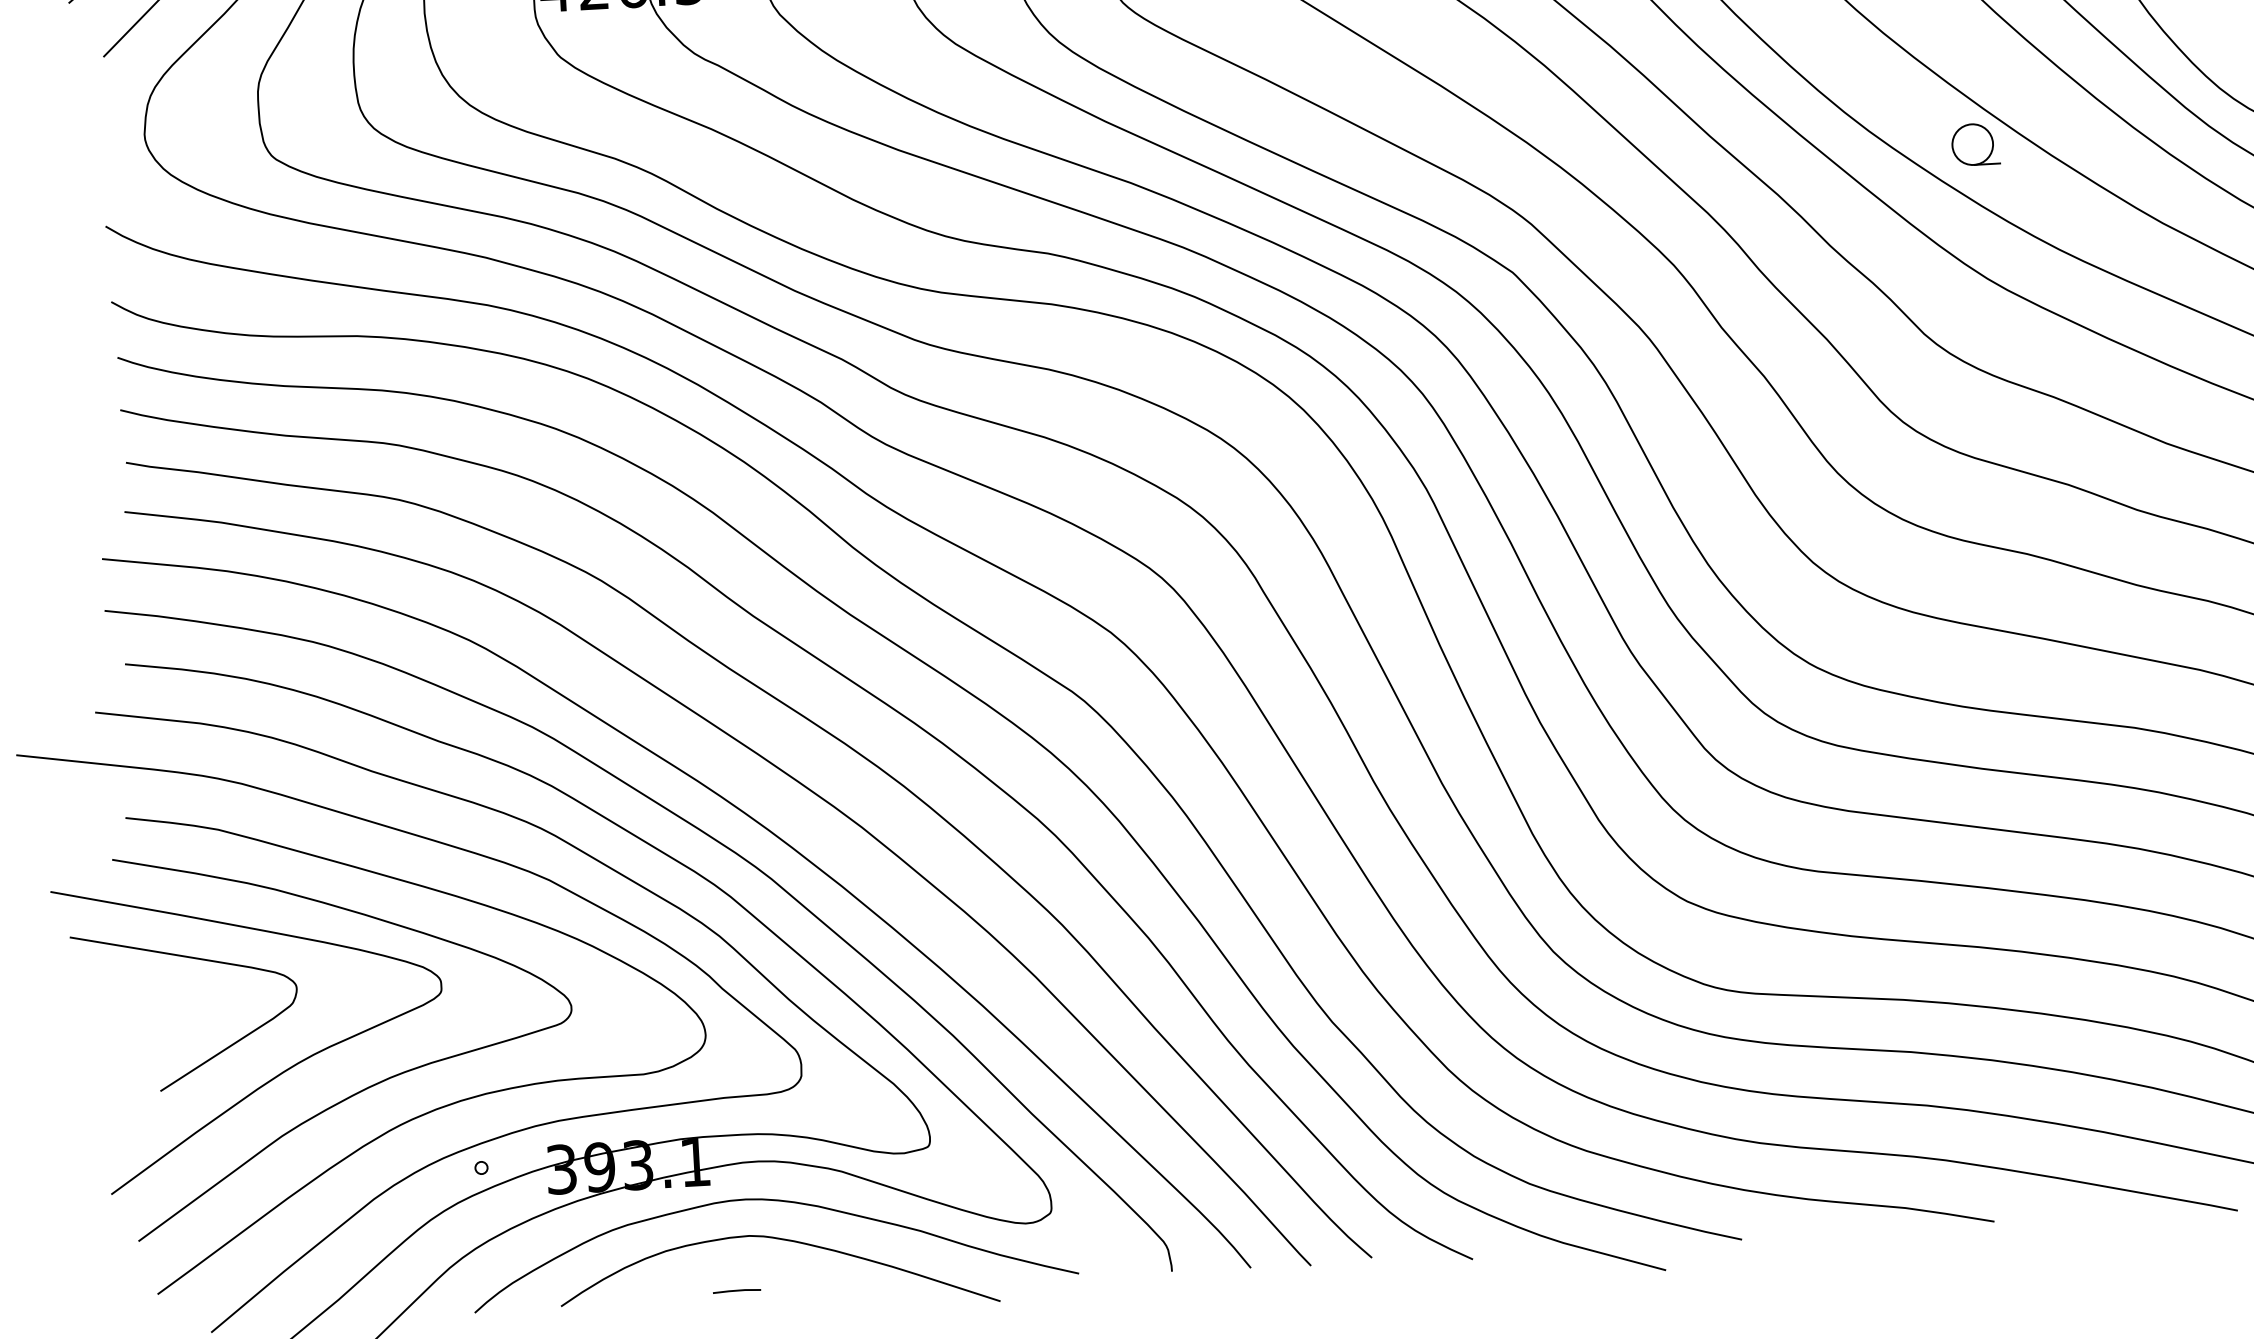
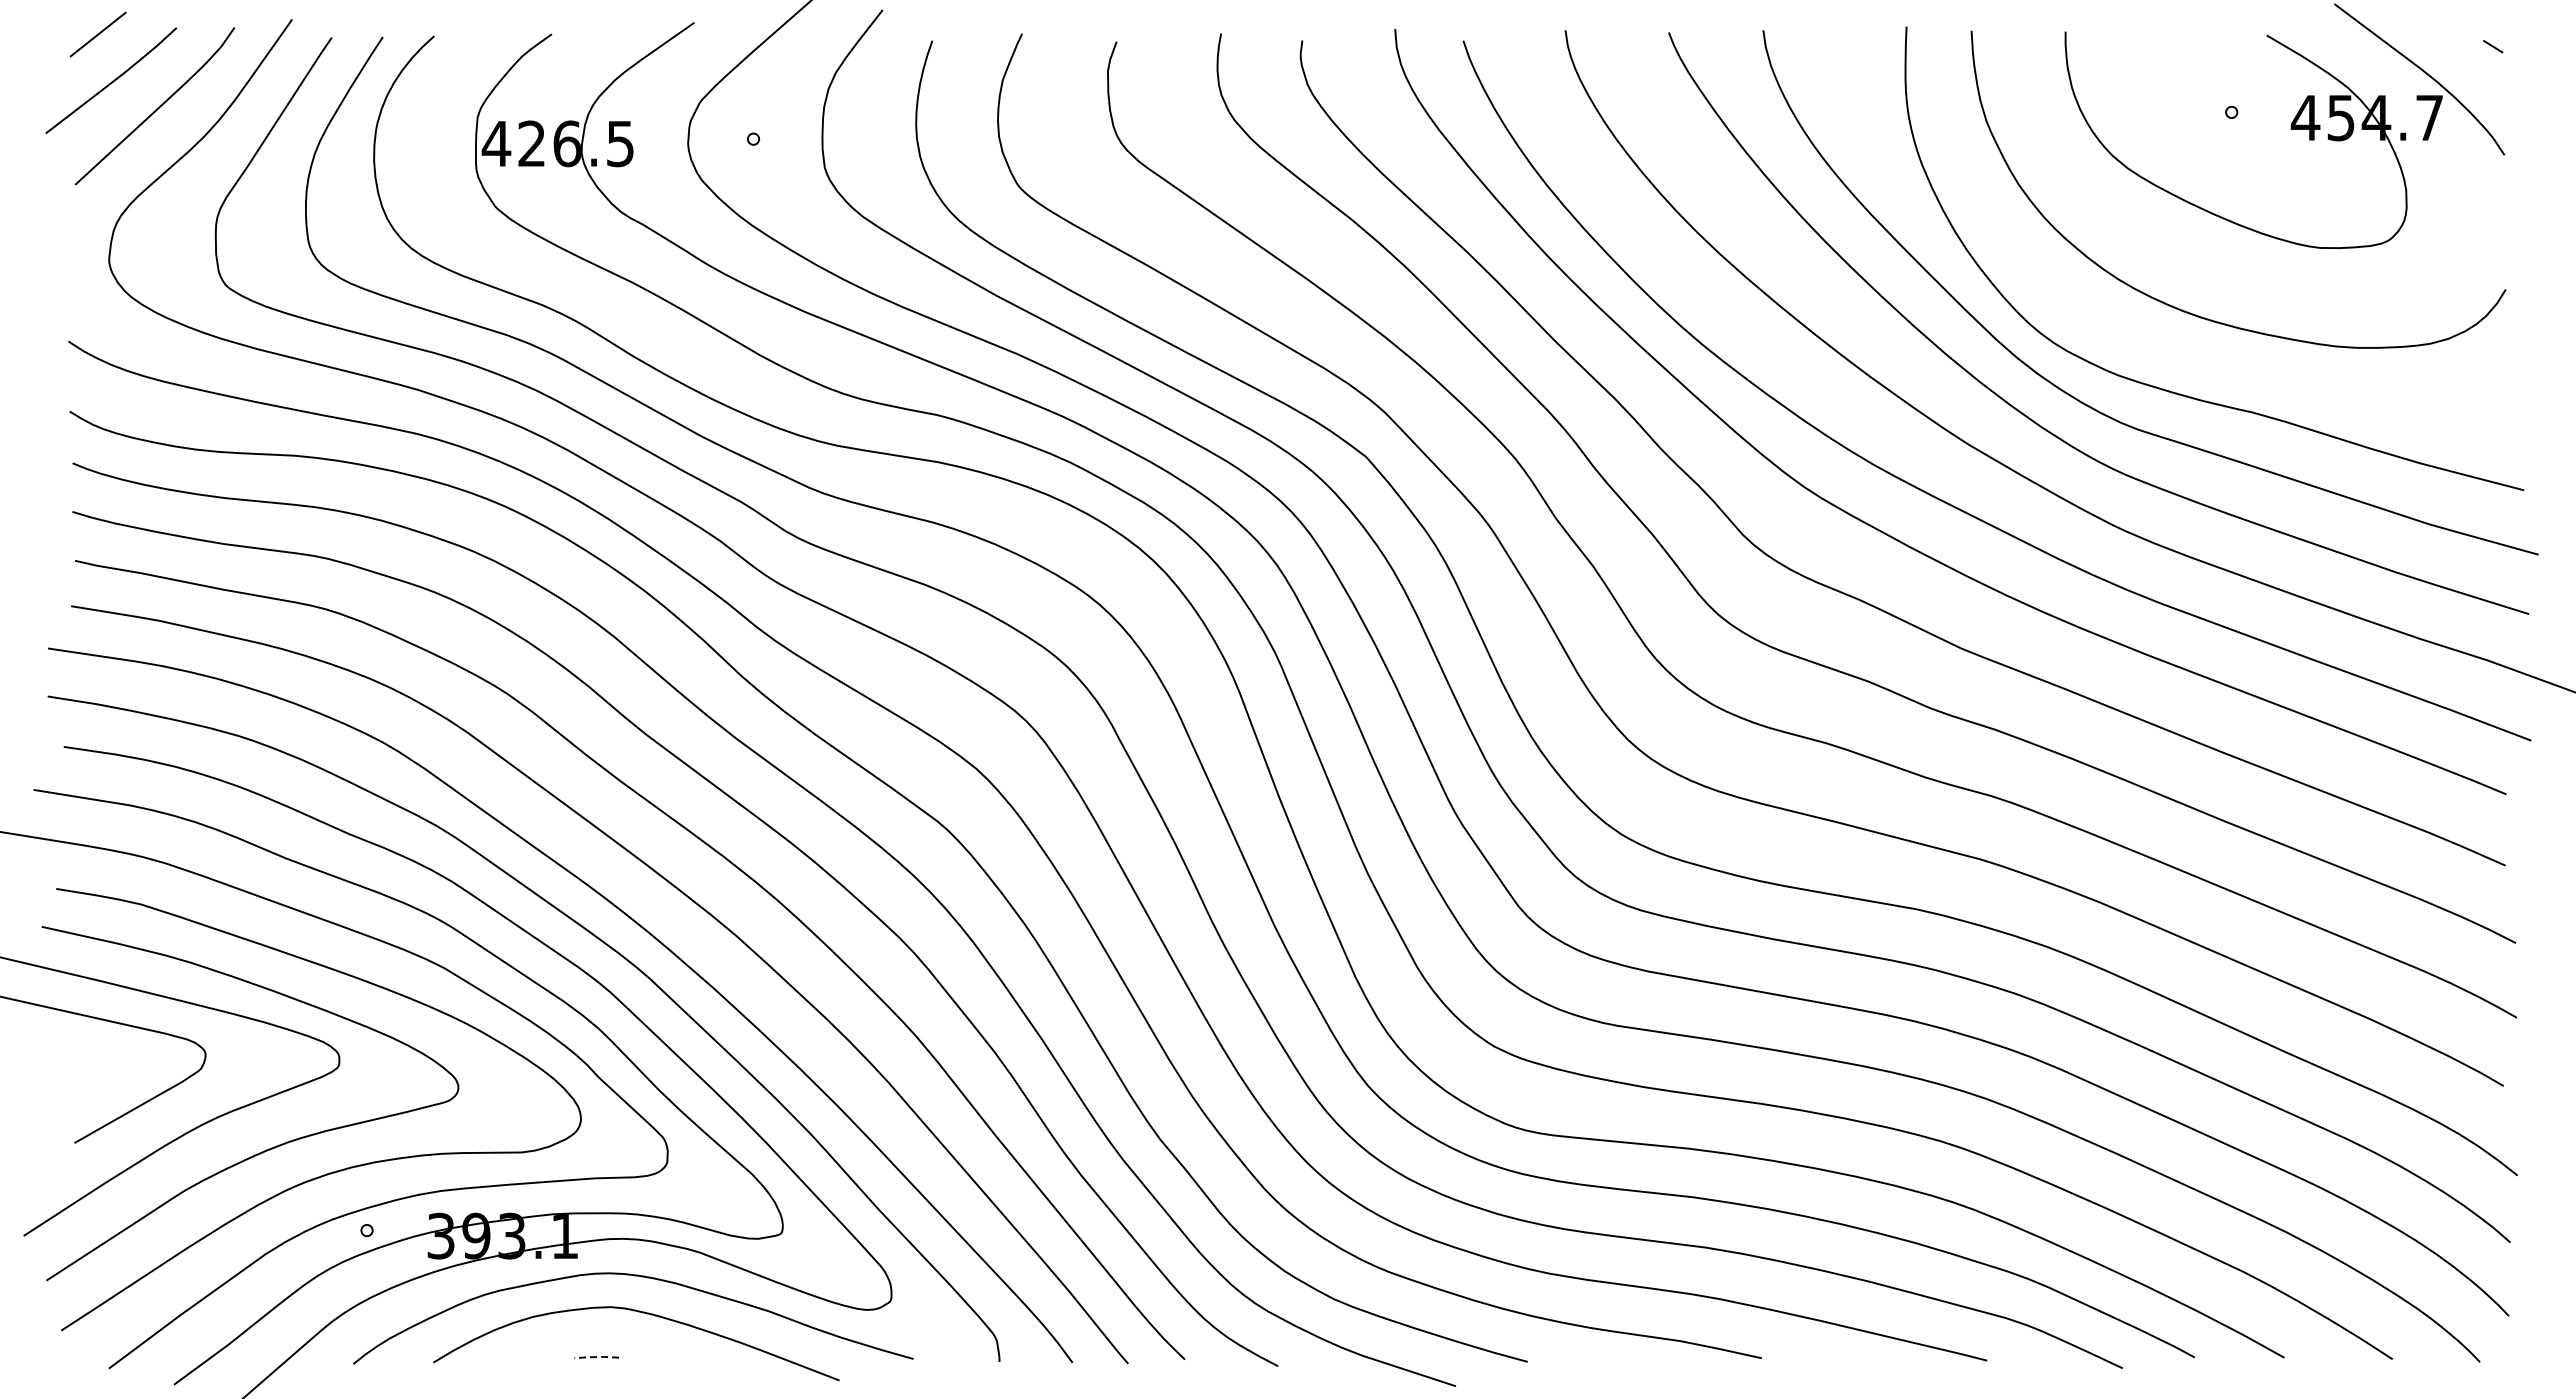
part: (1975, 143) -> (1799, 361), removed
line: (736, 1291) -> (596, 1357), solid -> dashed

